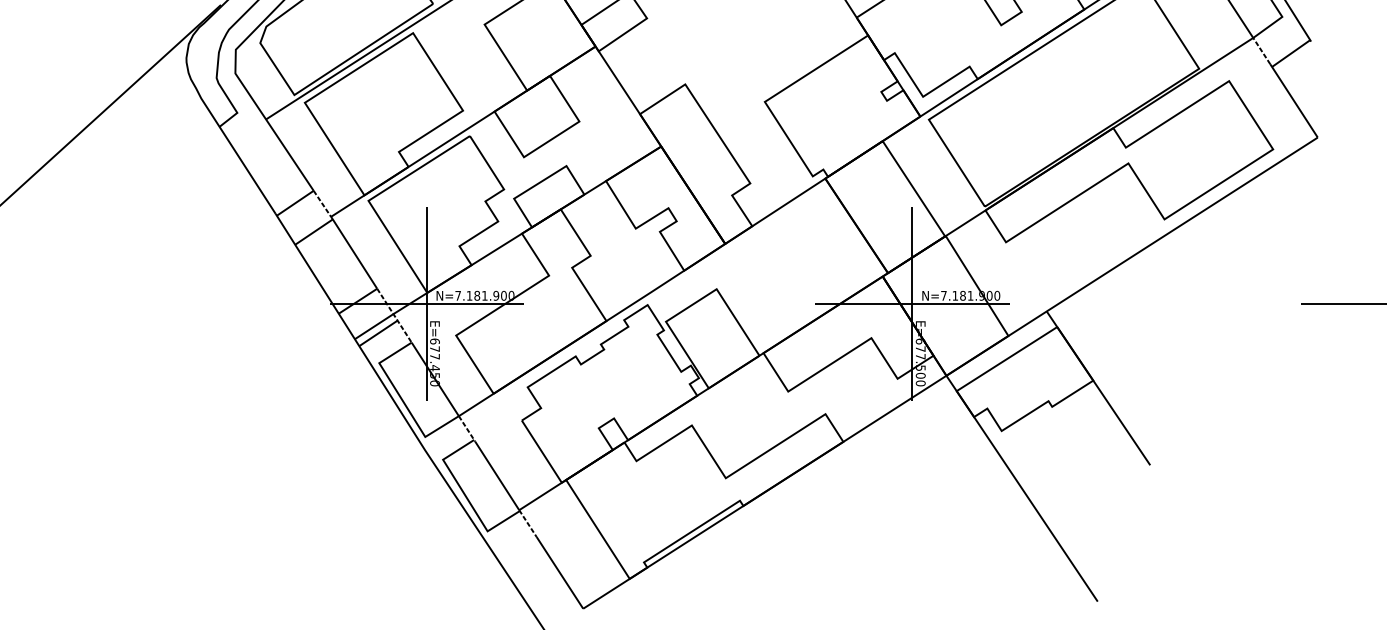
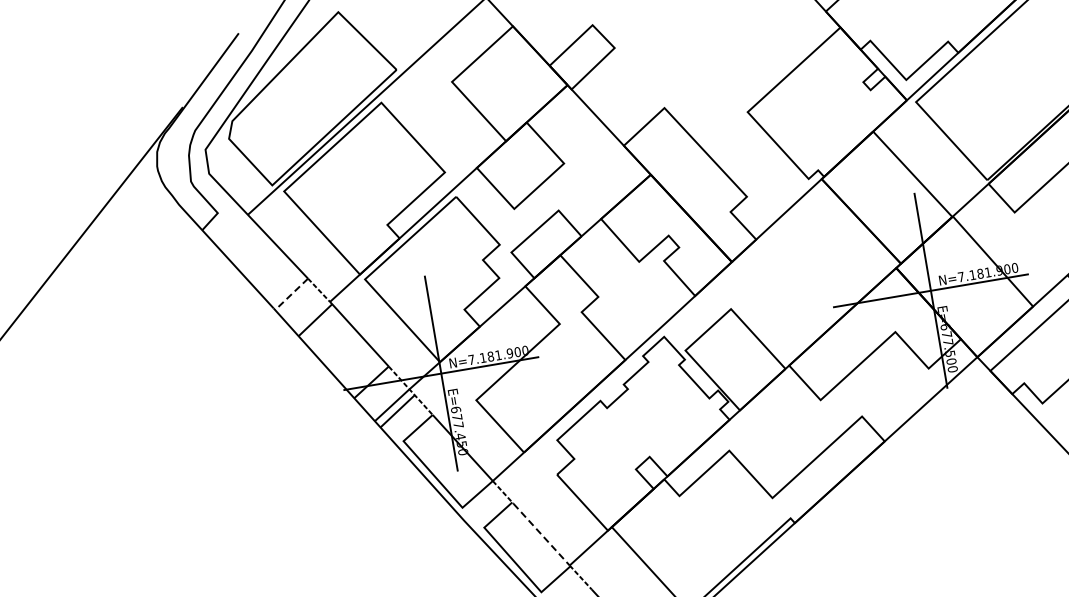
line: (294, 203) -> (290, 294), solid -> dashed
line: (497, 475) -> (541, 534), solid -> dashed

